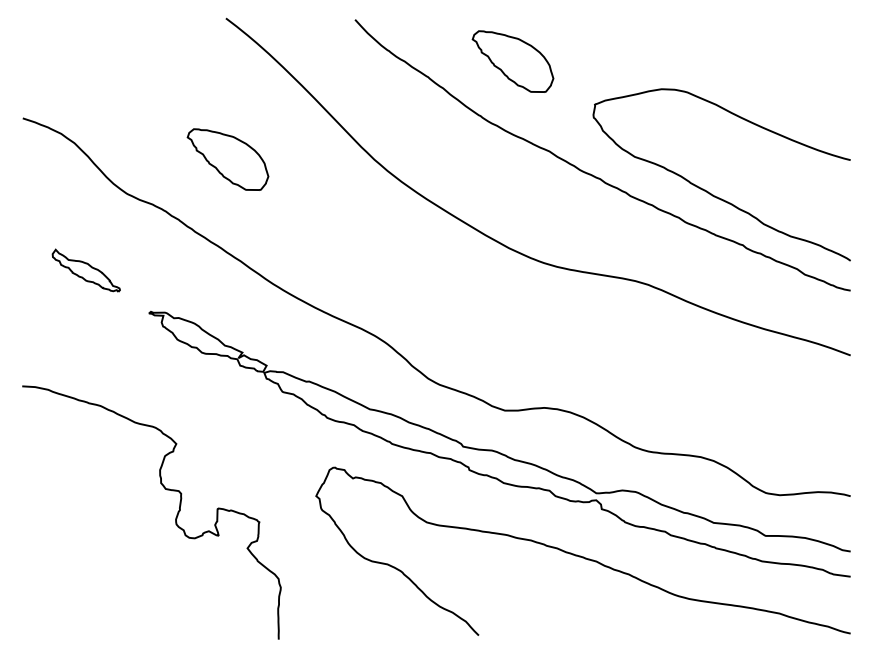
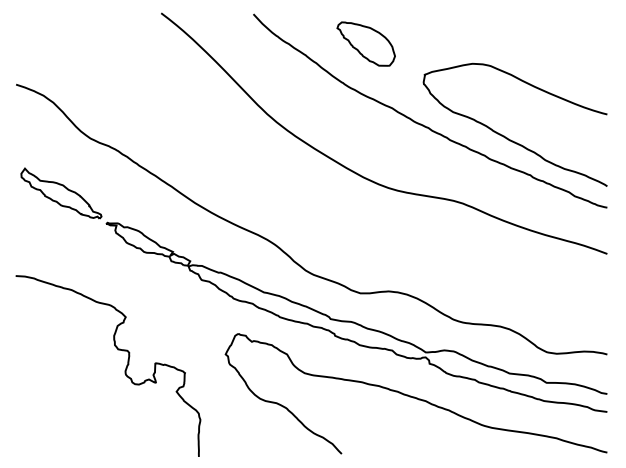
part: (227, 159) -> (162, 114), removed
part: (86, 270) -> (61, 193), size x1.67

